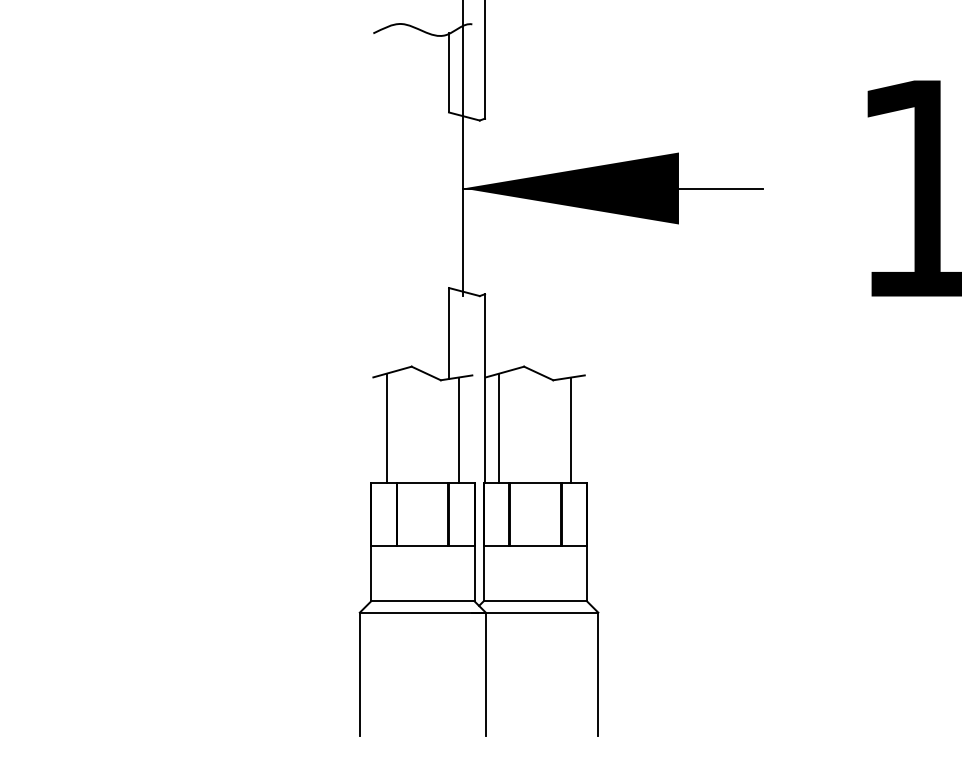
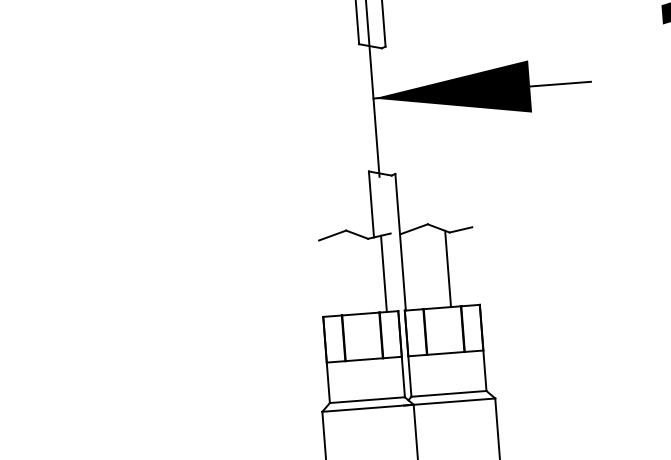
line: (386, 427) -> (331, 276), removed
line: (499, 427) -> (413, 269), removed
line: (571, 429) -> (448, 268), moved

